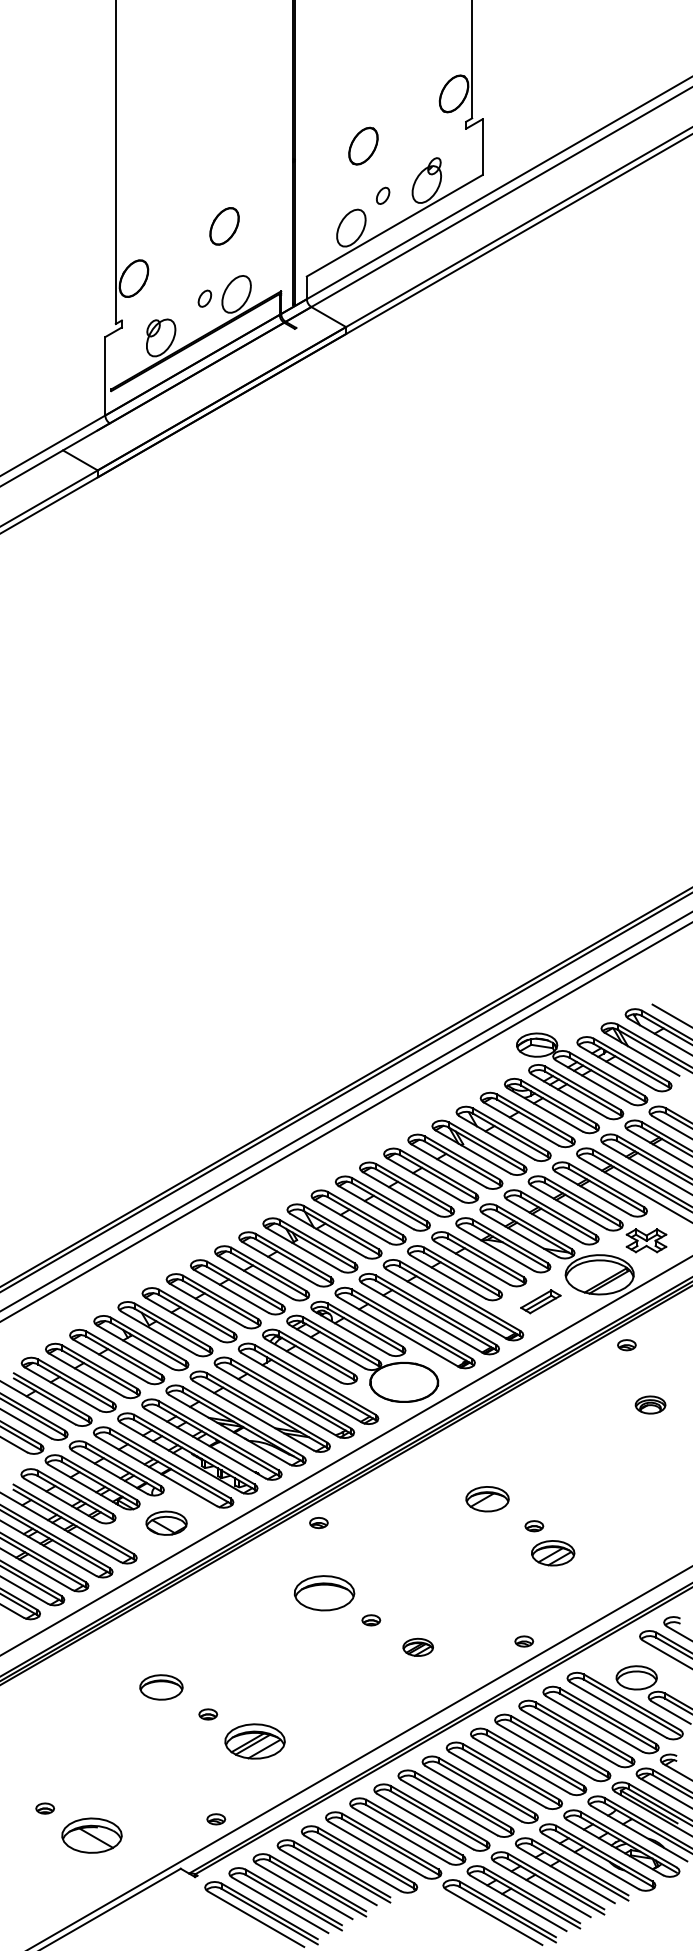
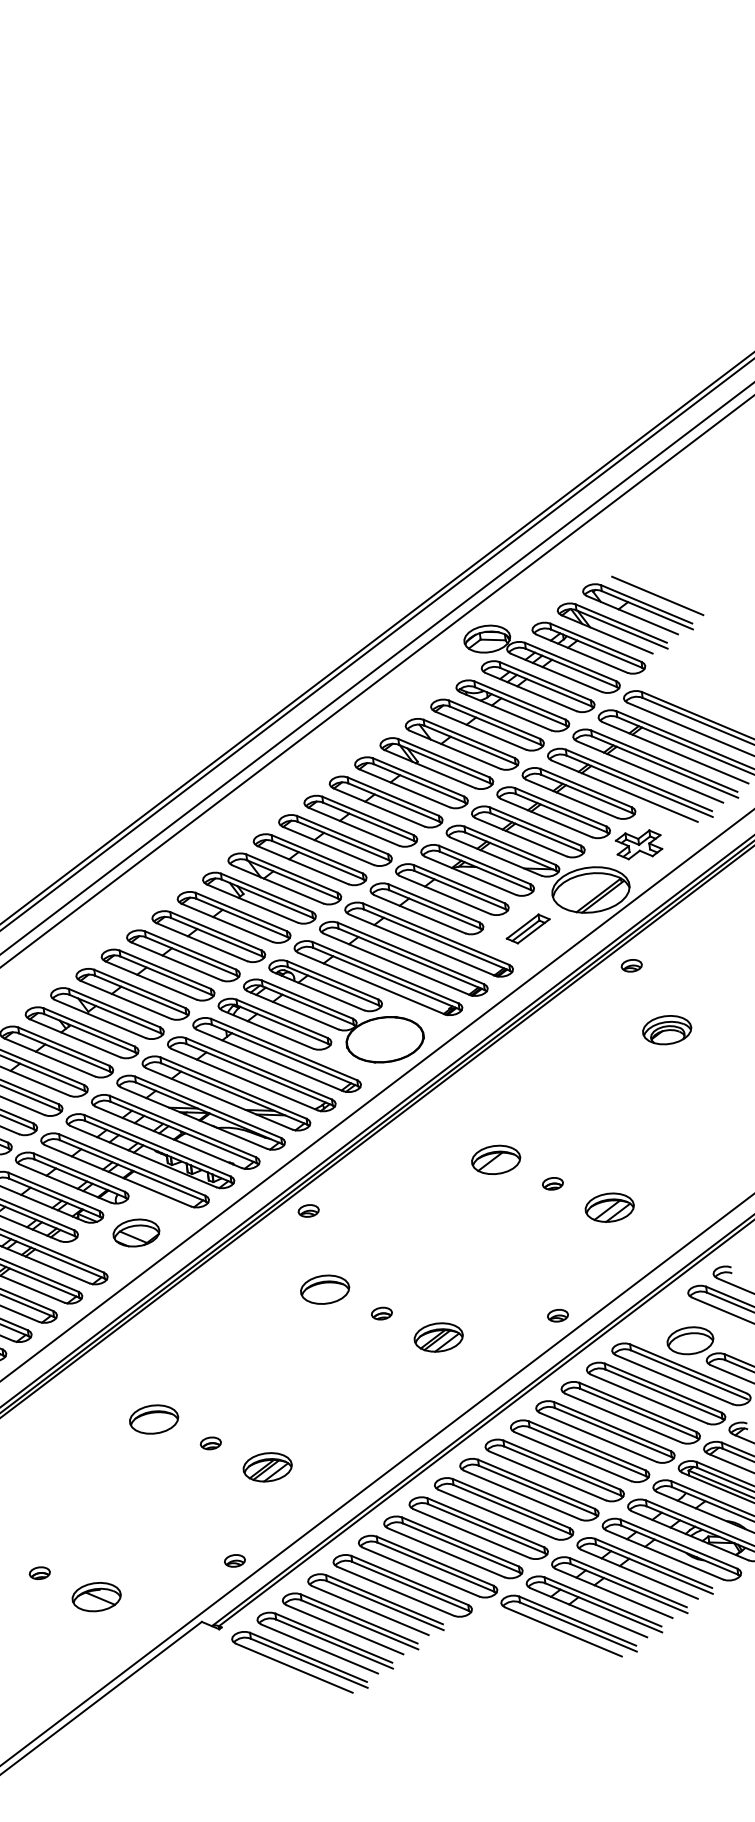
part: (650, 1404) -> (666, 1029), size x1.43
part: (553, 1553) -> (610, 1207), moved
part: (324, 1593) -> (325, 1289), size x0.71
part: (418, 1647) -> (439, 1337), size x1.43
part: (254, 1741) -> (267, 1467), size x0.71
part: (91, 1835) -> (96, 1597), size x0.71

